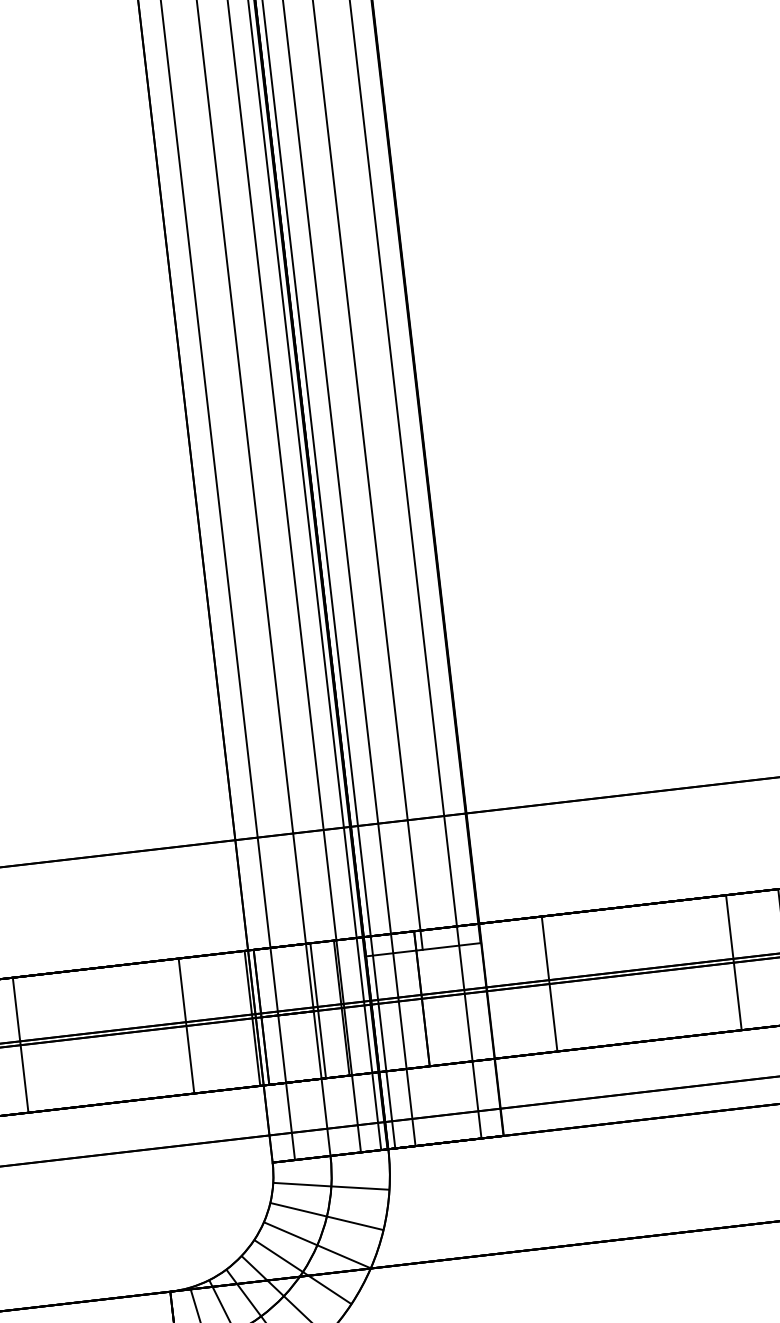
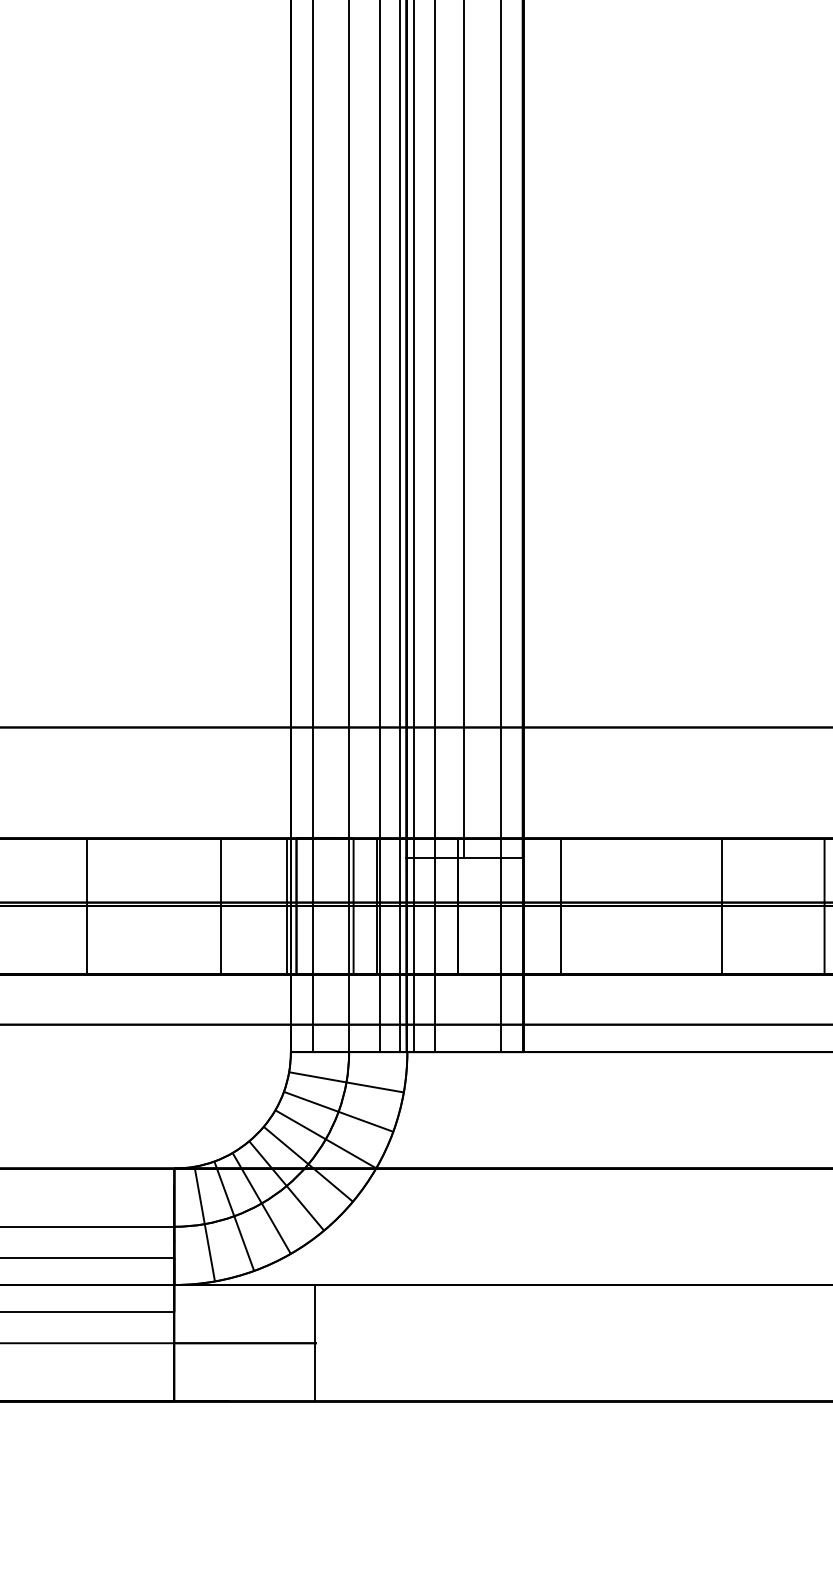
line: (734, 962) -> (722, 906), moved
line: (549, 984) -> (560, 906), moved
line: (21, 1045) -> (87, 906), moved

